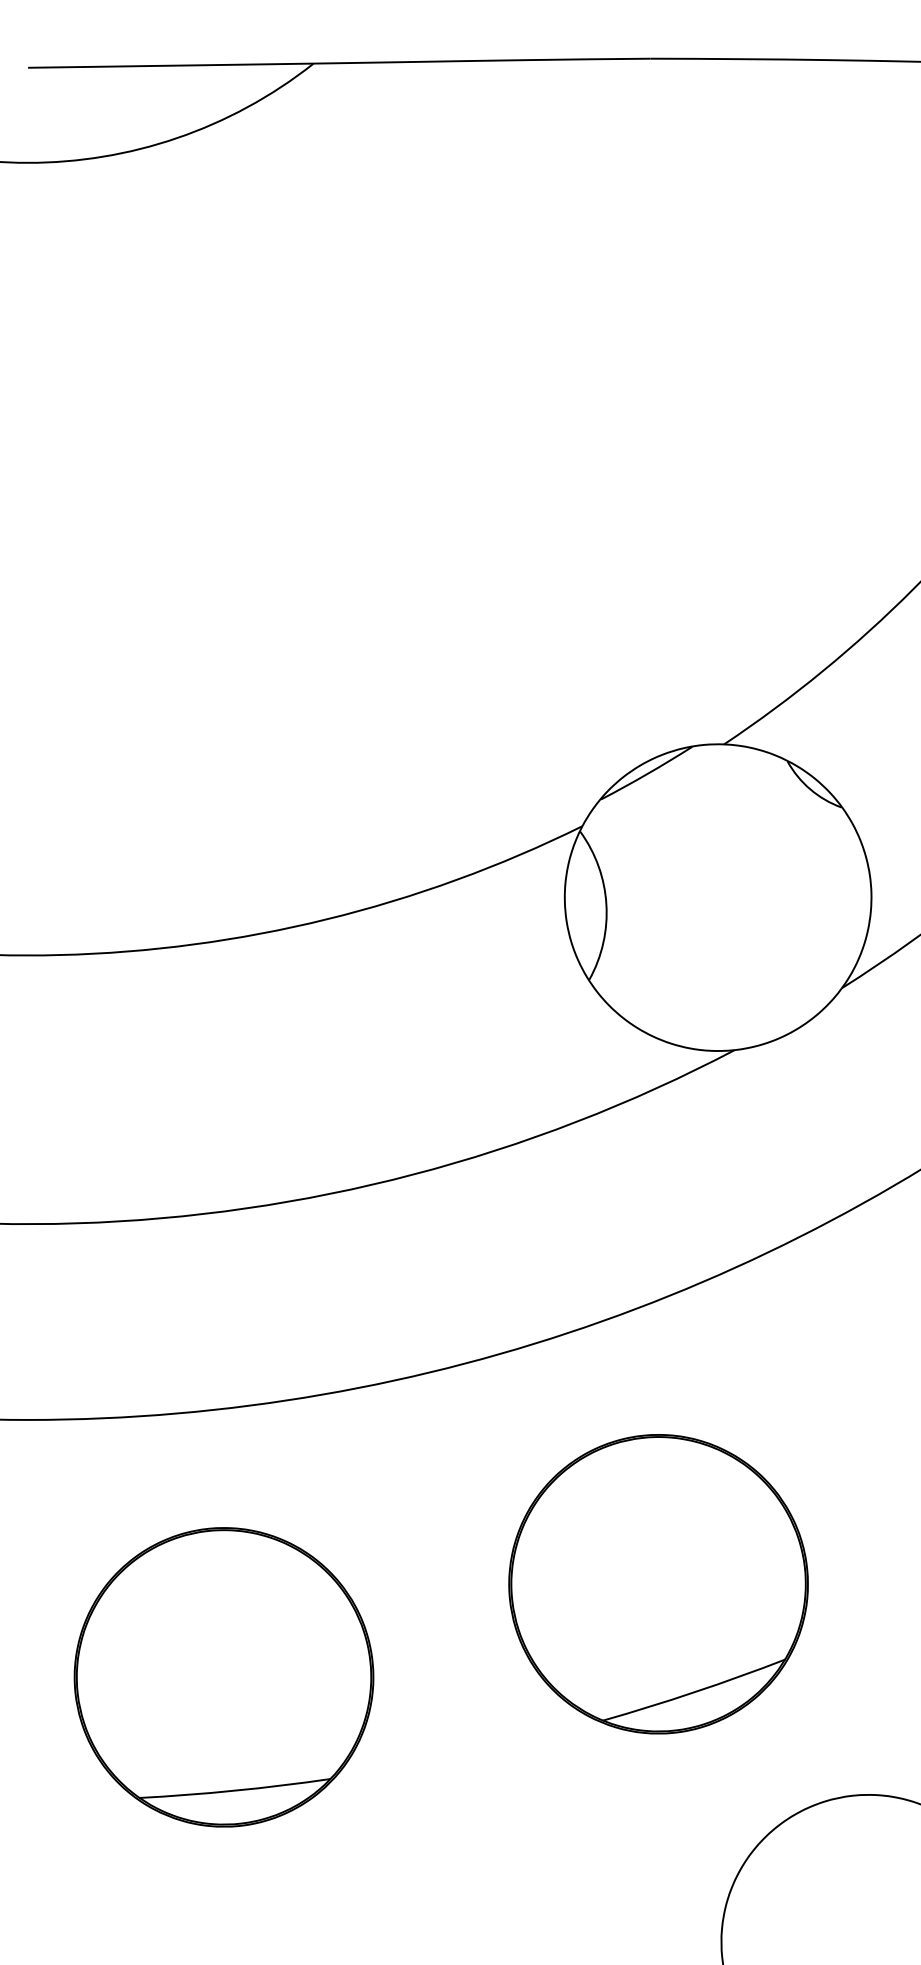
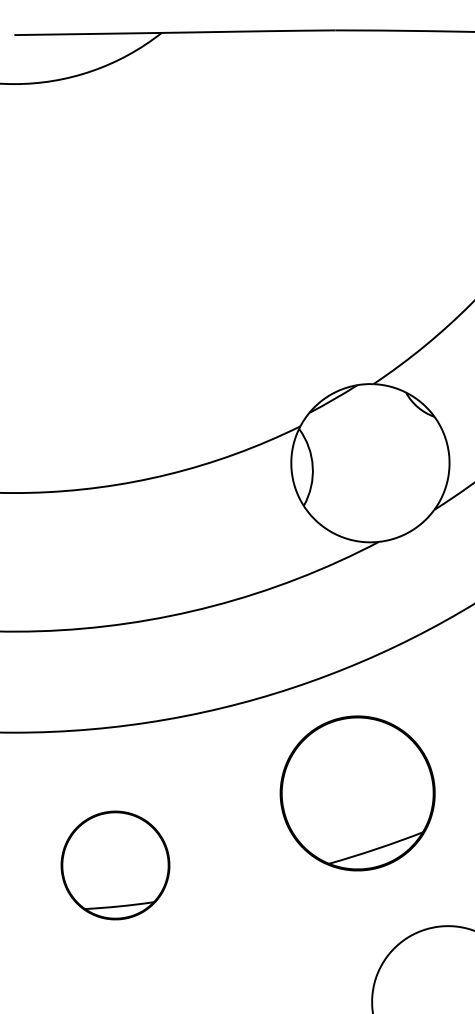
part: (658, 1584) -> (357, 793), moved
part: (224, 1677) -> (115, 865), size x0.7

